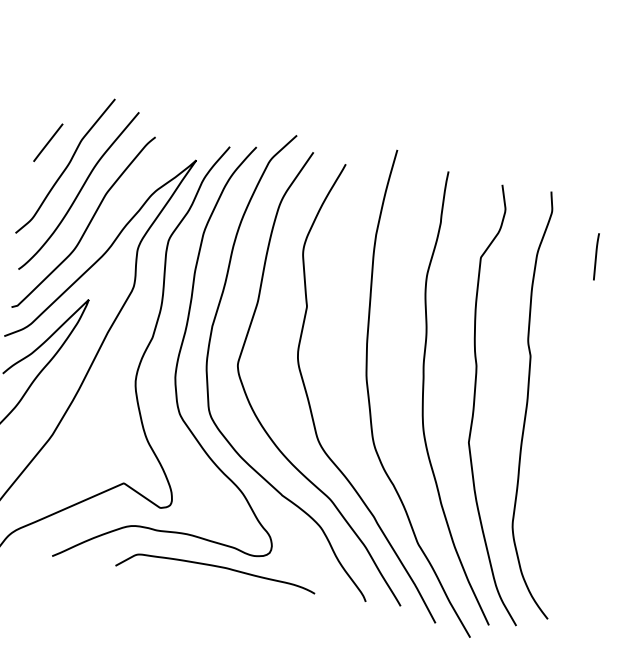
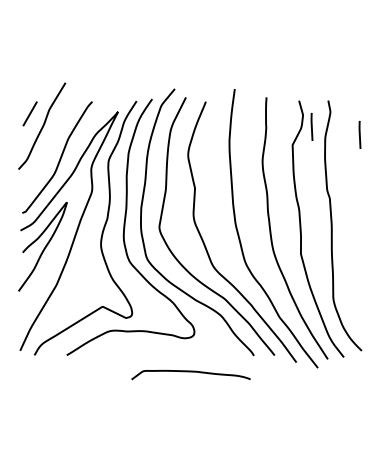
curve: (77, 190) -> (51, 139), removed
line: (516, 231) -> (311, 126), added
curve: (215, 567) -> (190, 372), moved

